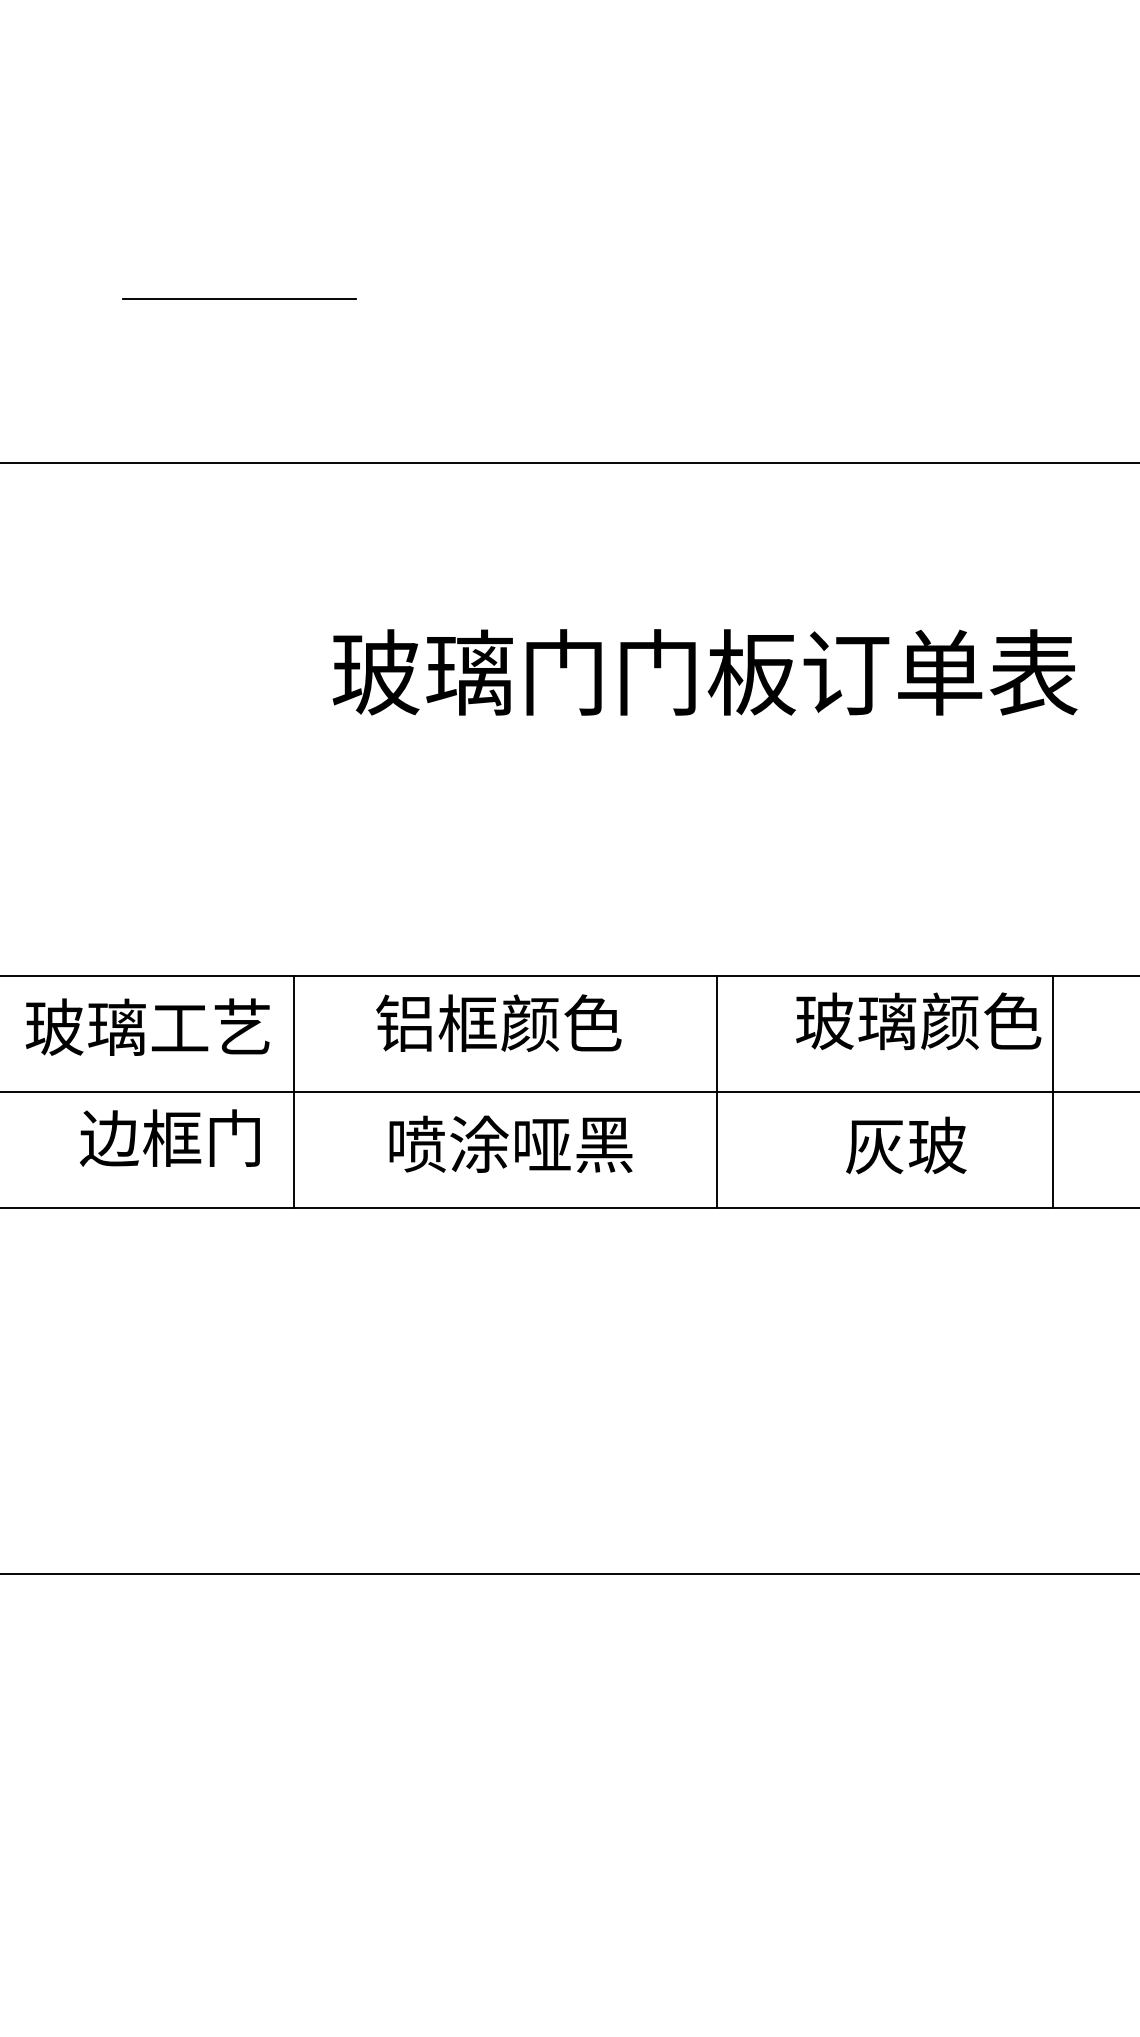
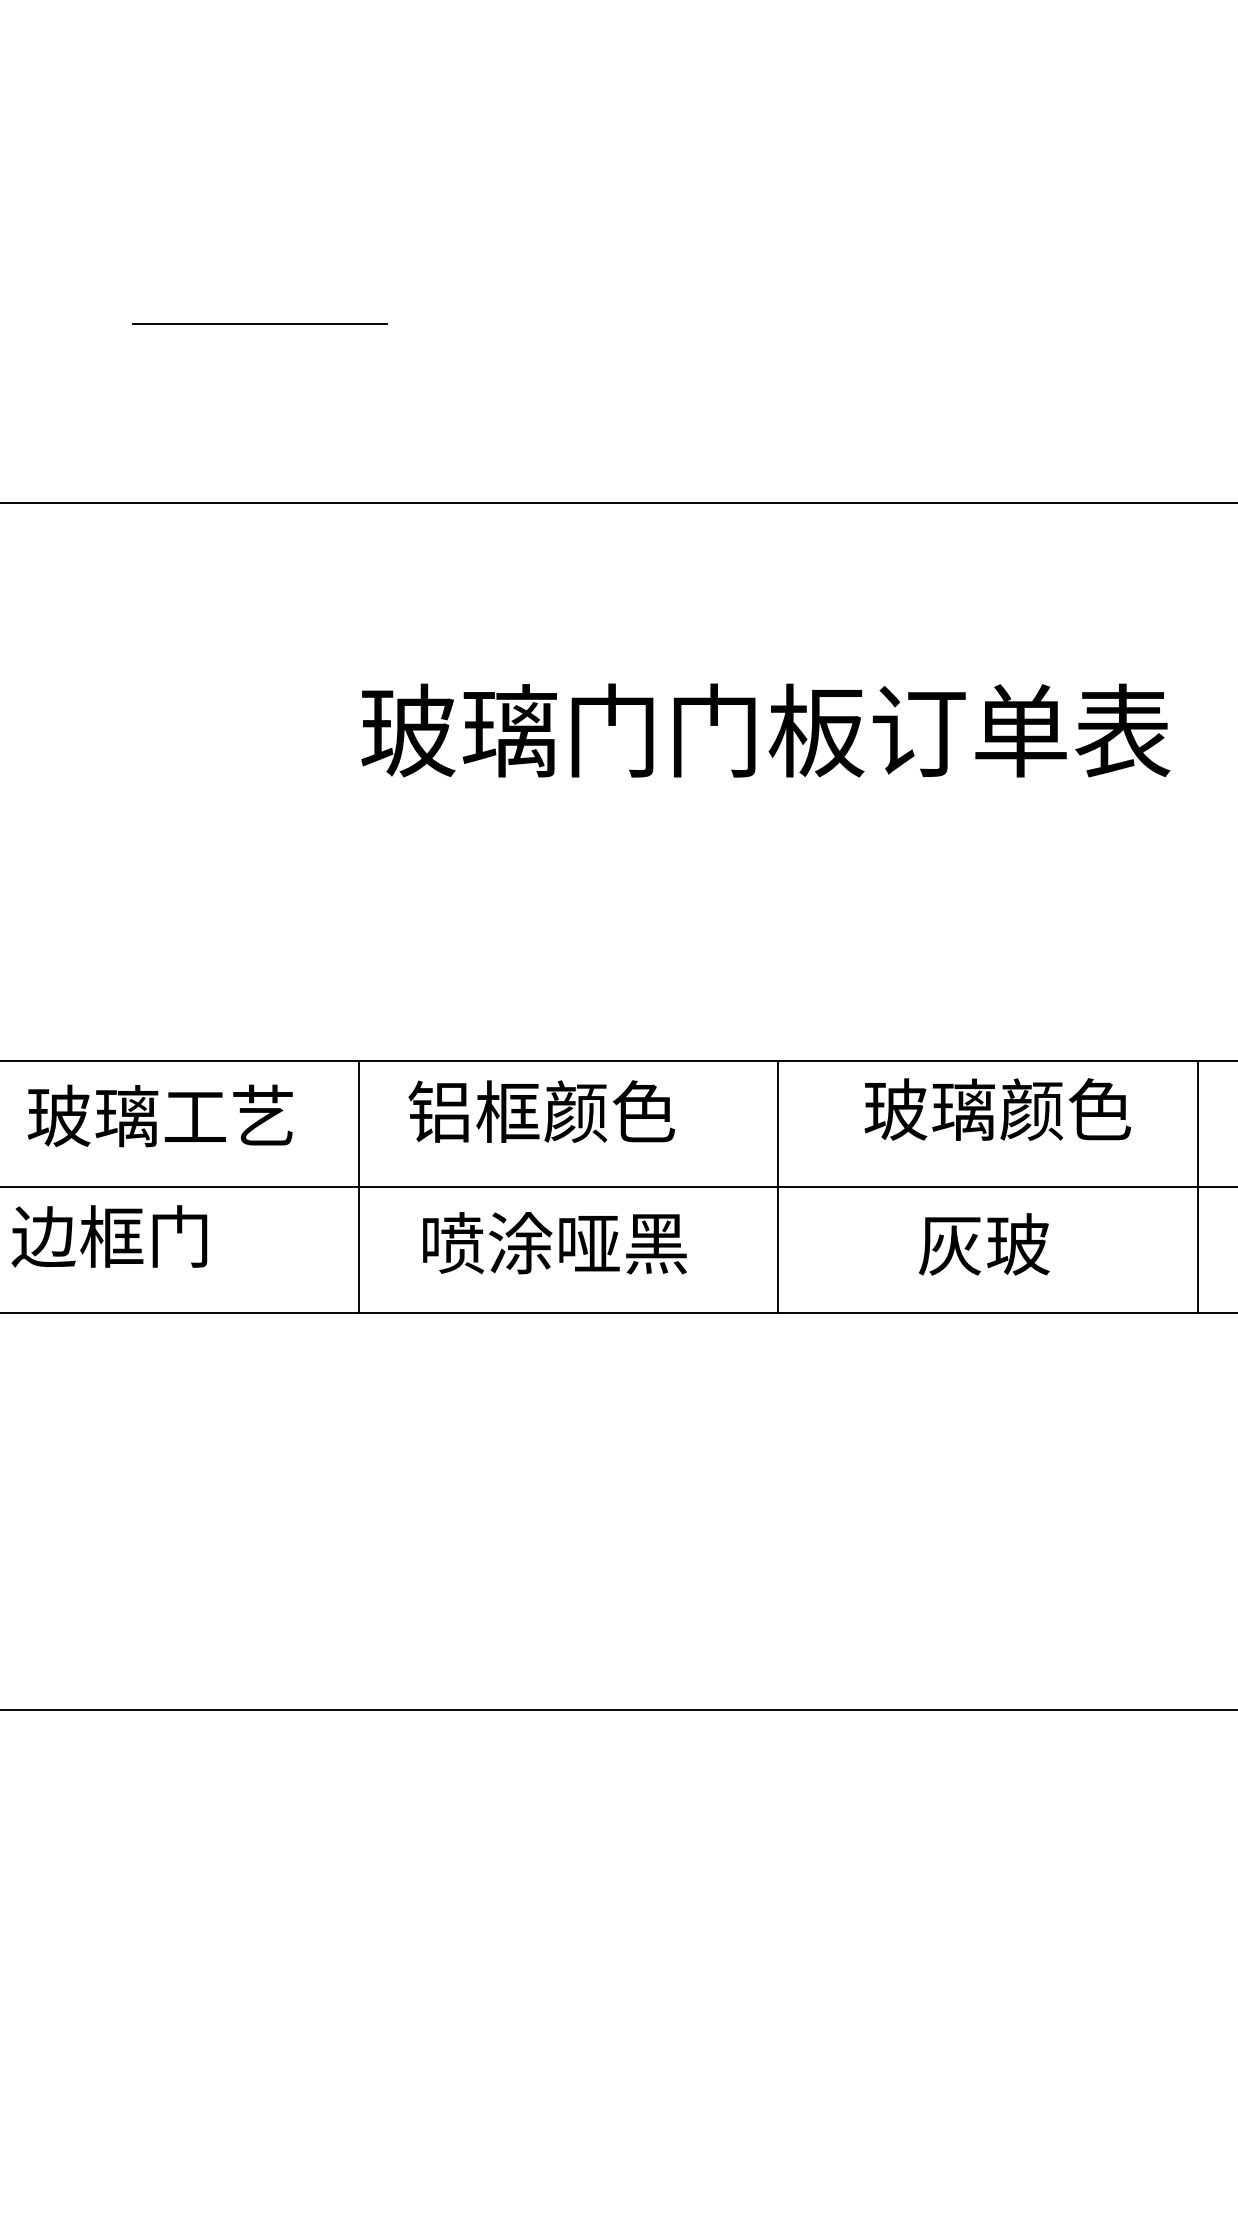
line: (294, 1092) -> (358, 1186), moved
line: (1052, 1092) -> (1198, 1186), moved
text: (169, 1138) -> (109, 1236), moved

